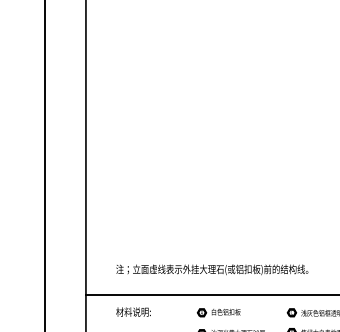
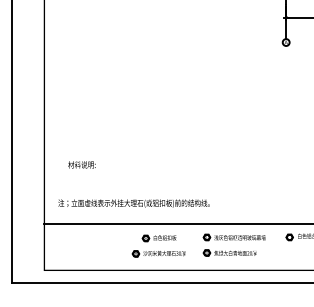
text: (211, 269) -> (133, 203), moved
text: (132, 311) -> (81, 164), moved
part: (217, 312) -> (158, 238), moved

